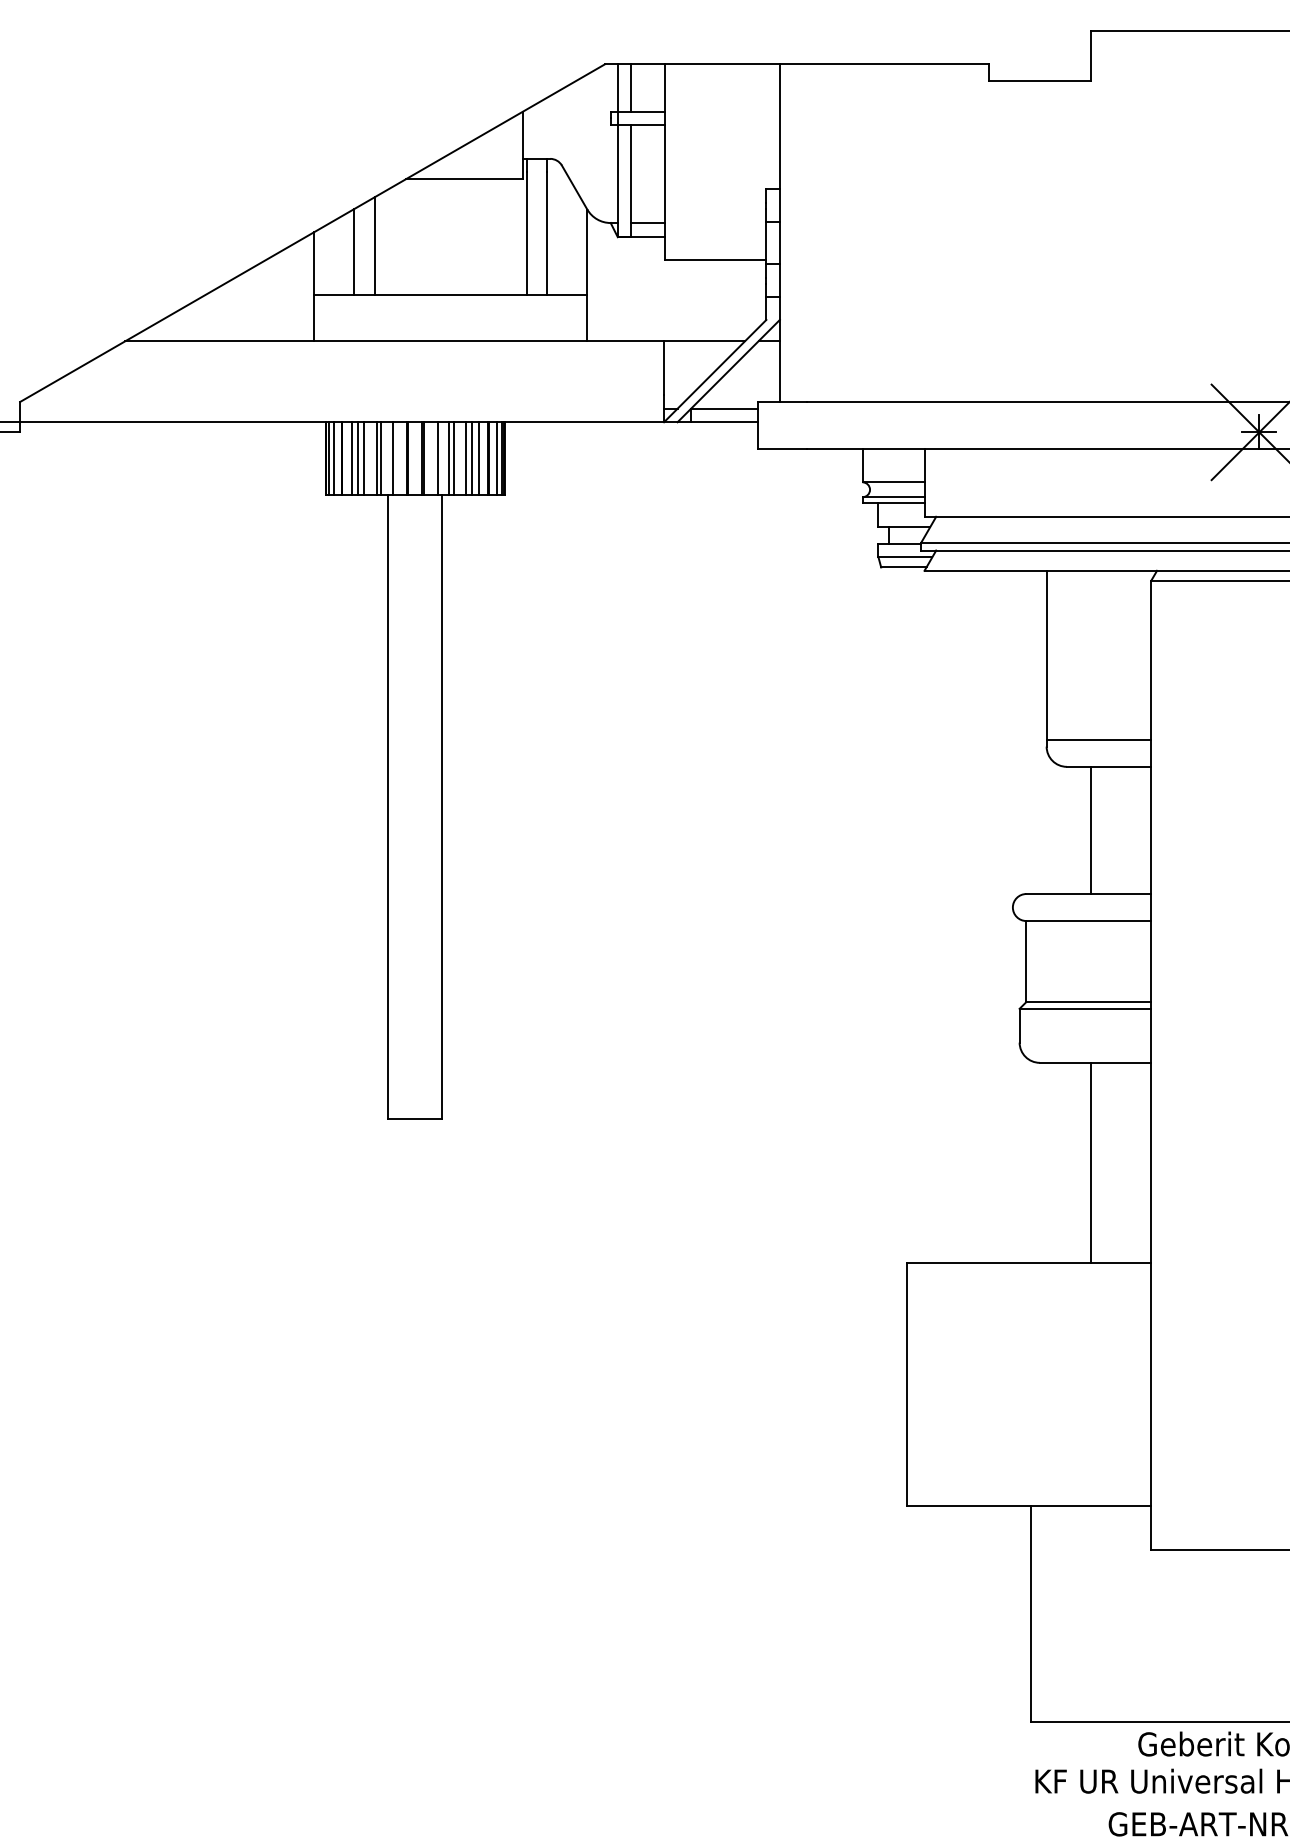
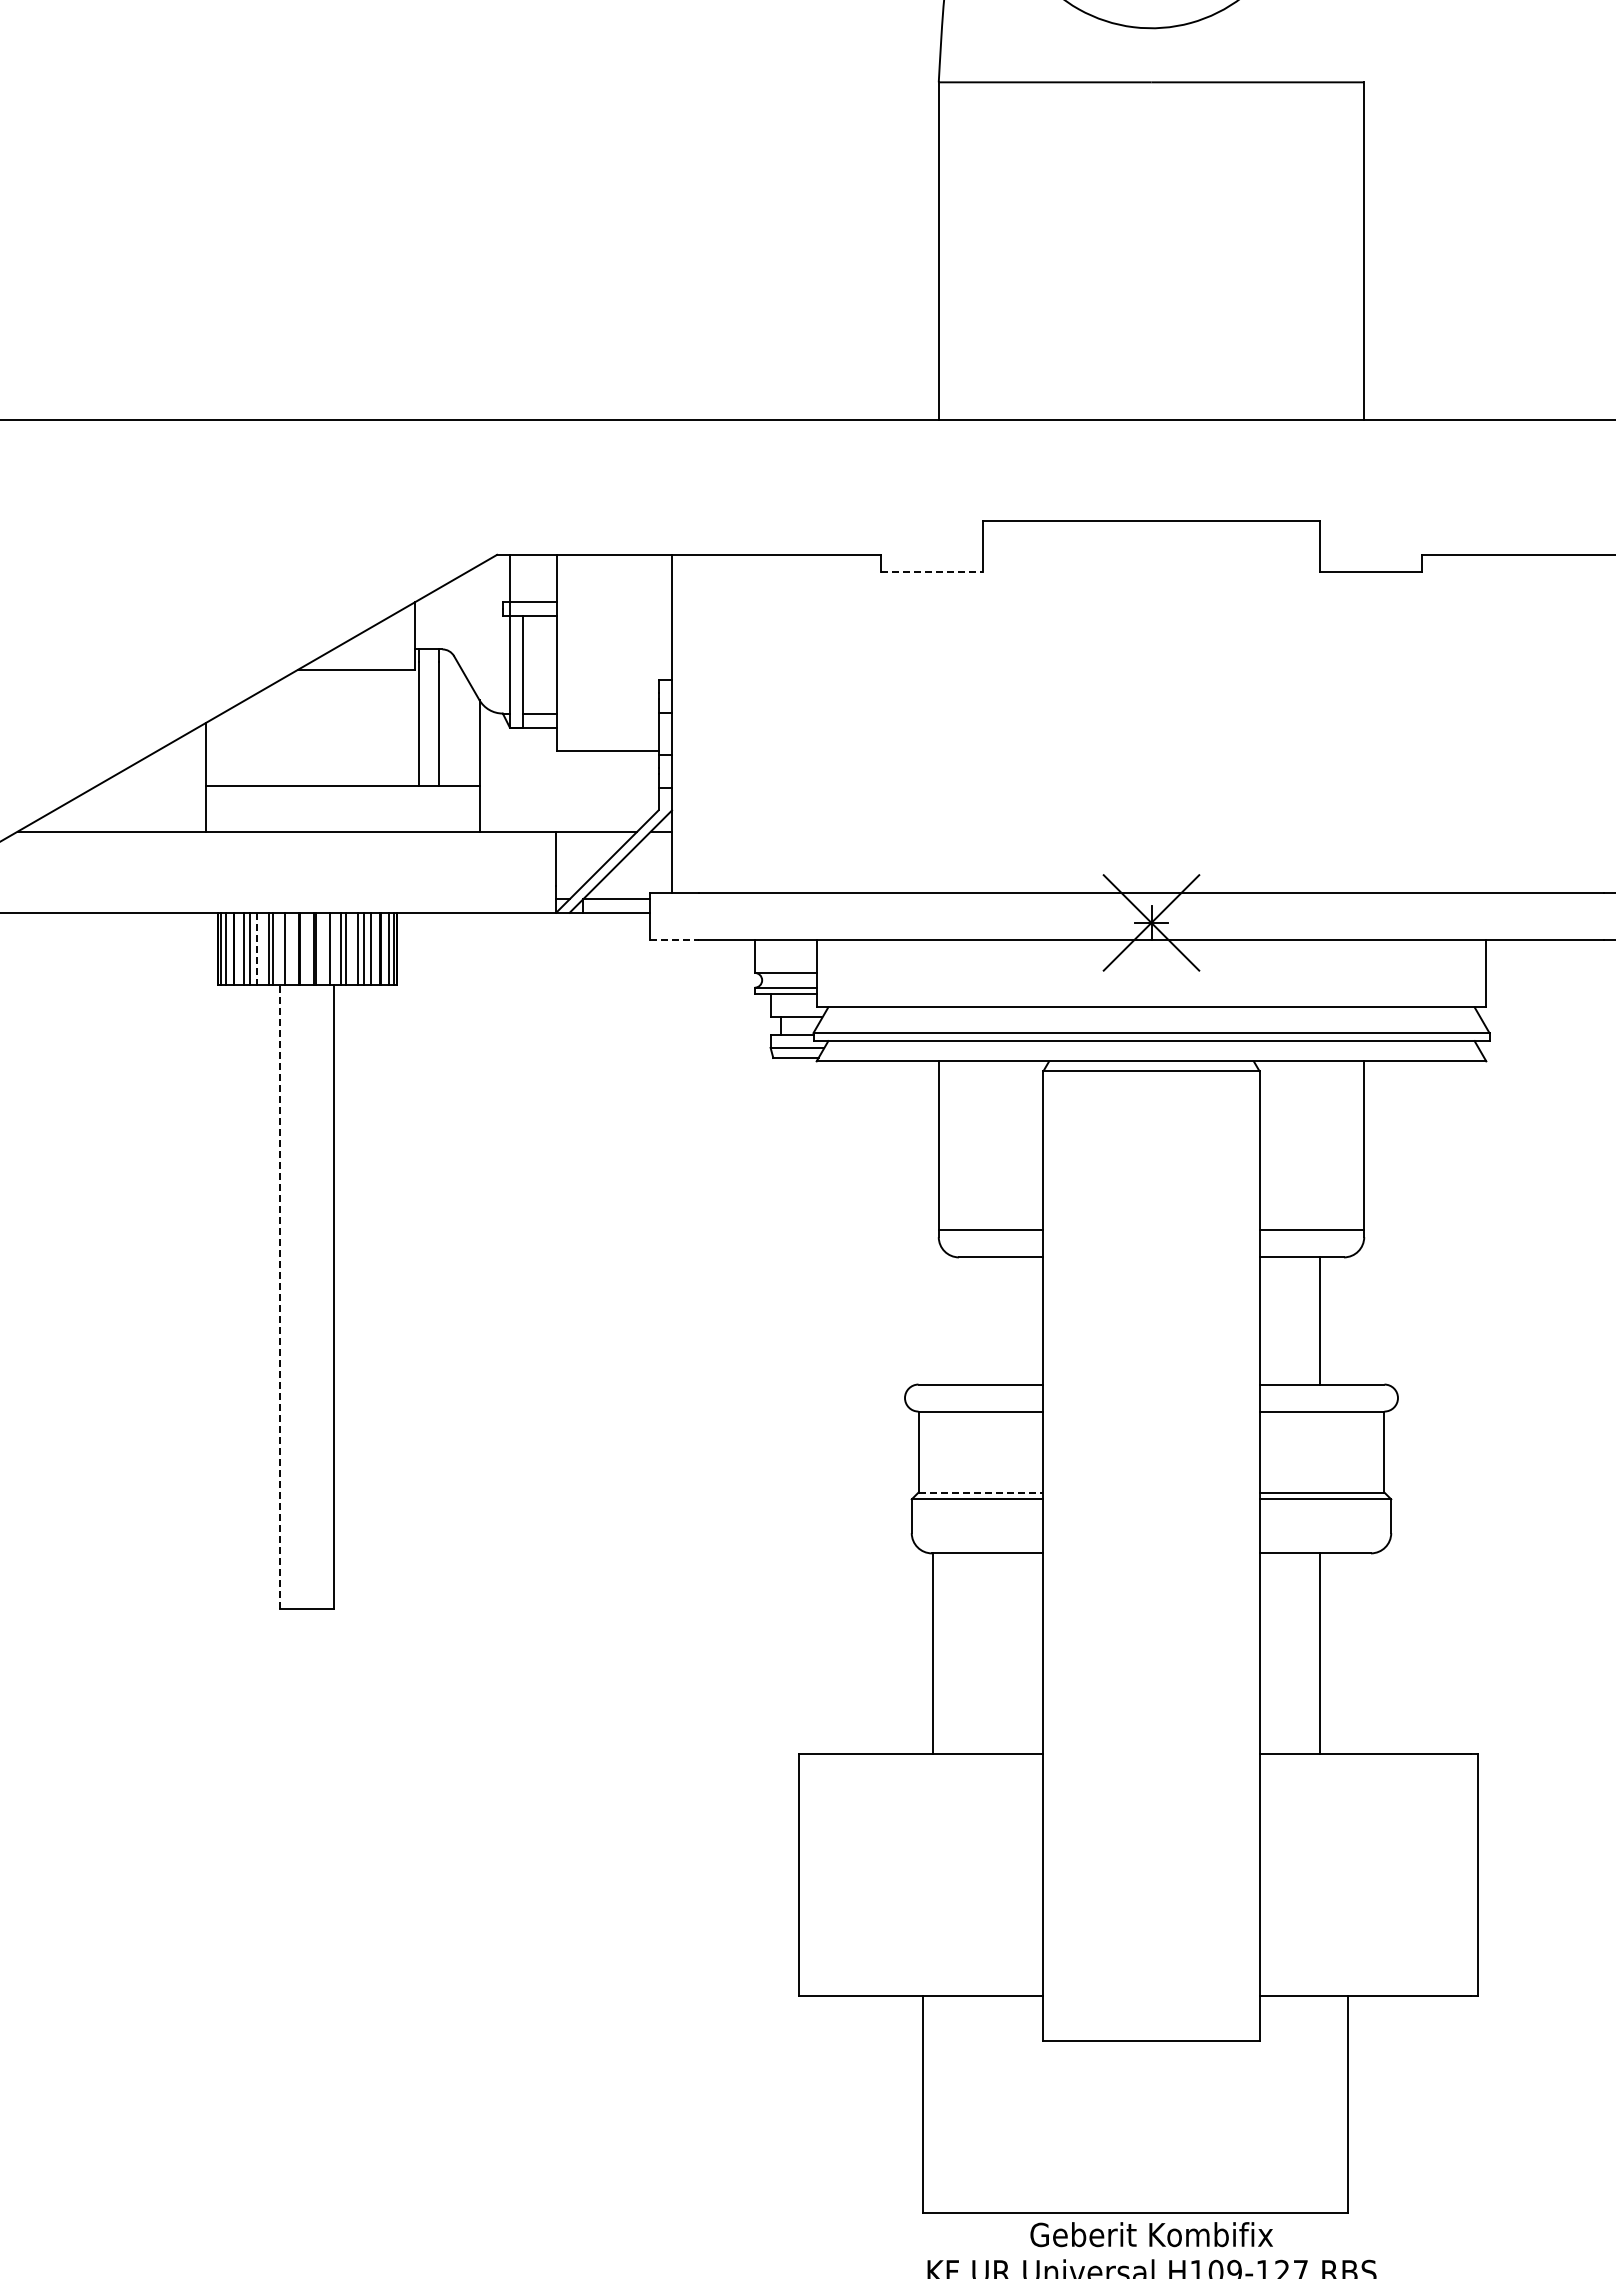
line: (1040, 80) -> (932, 571), solid -> dashed
line: (631, 87) -> (523, 578), removed
line: (374, 245) -> (266, 736), removed
line: (354, 251) -> (246, 742), removed
line: (783, 448) -> (675, 939), solid -> dashed
line: (364, 458) -> (256, 949), solid -> dashed
line: (388, 806) -> (280, 1297), solid -> dashed
line: (1090, 829) -> (982, 1320), removed
line: (1089, 1001) -> (981, 1492), solid -> dashed
line: (1090, 1162) -> (932, 1653), moved

